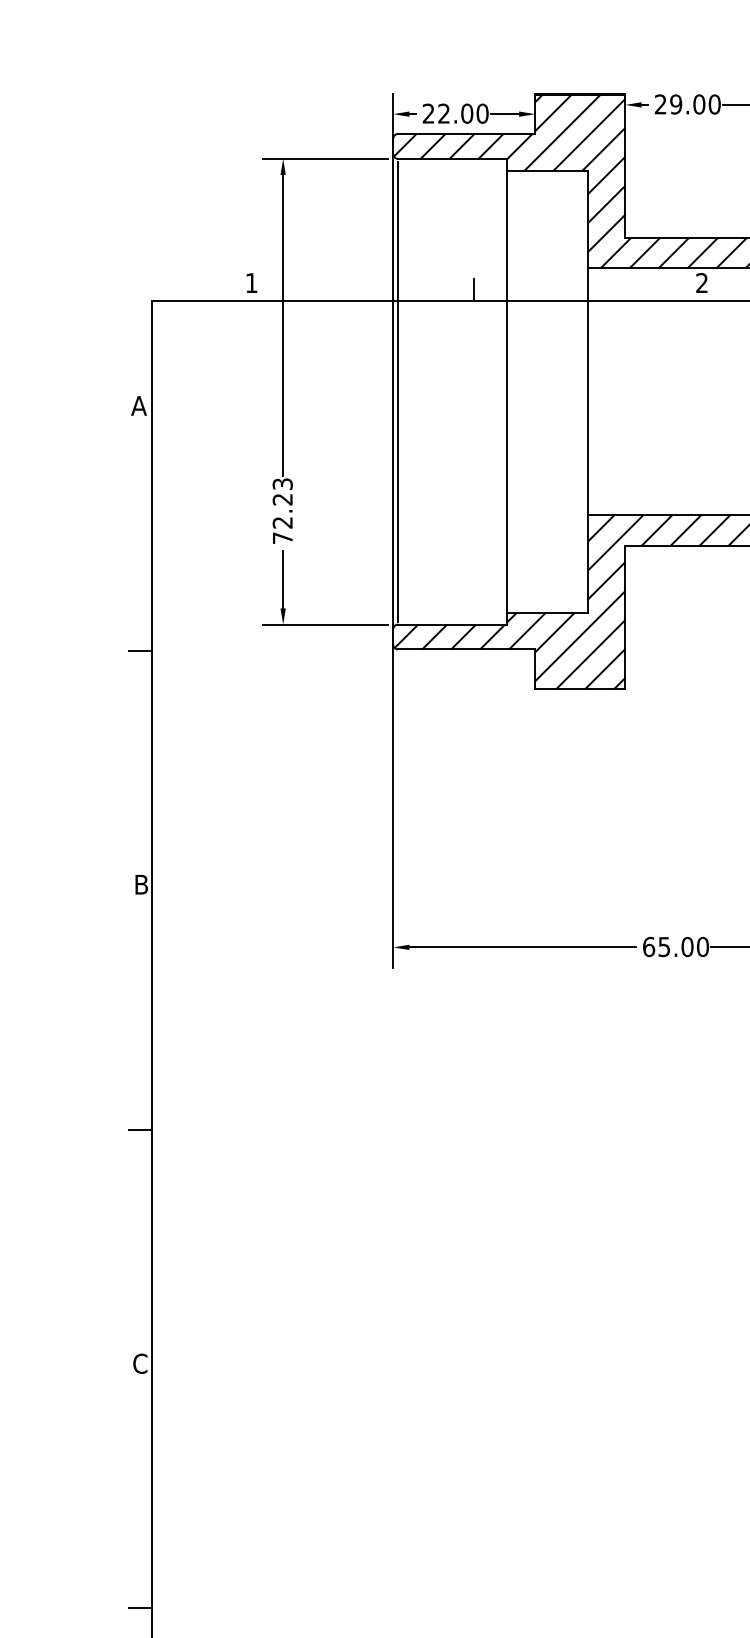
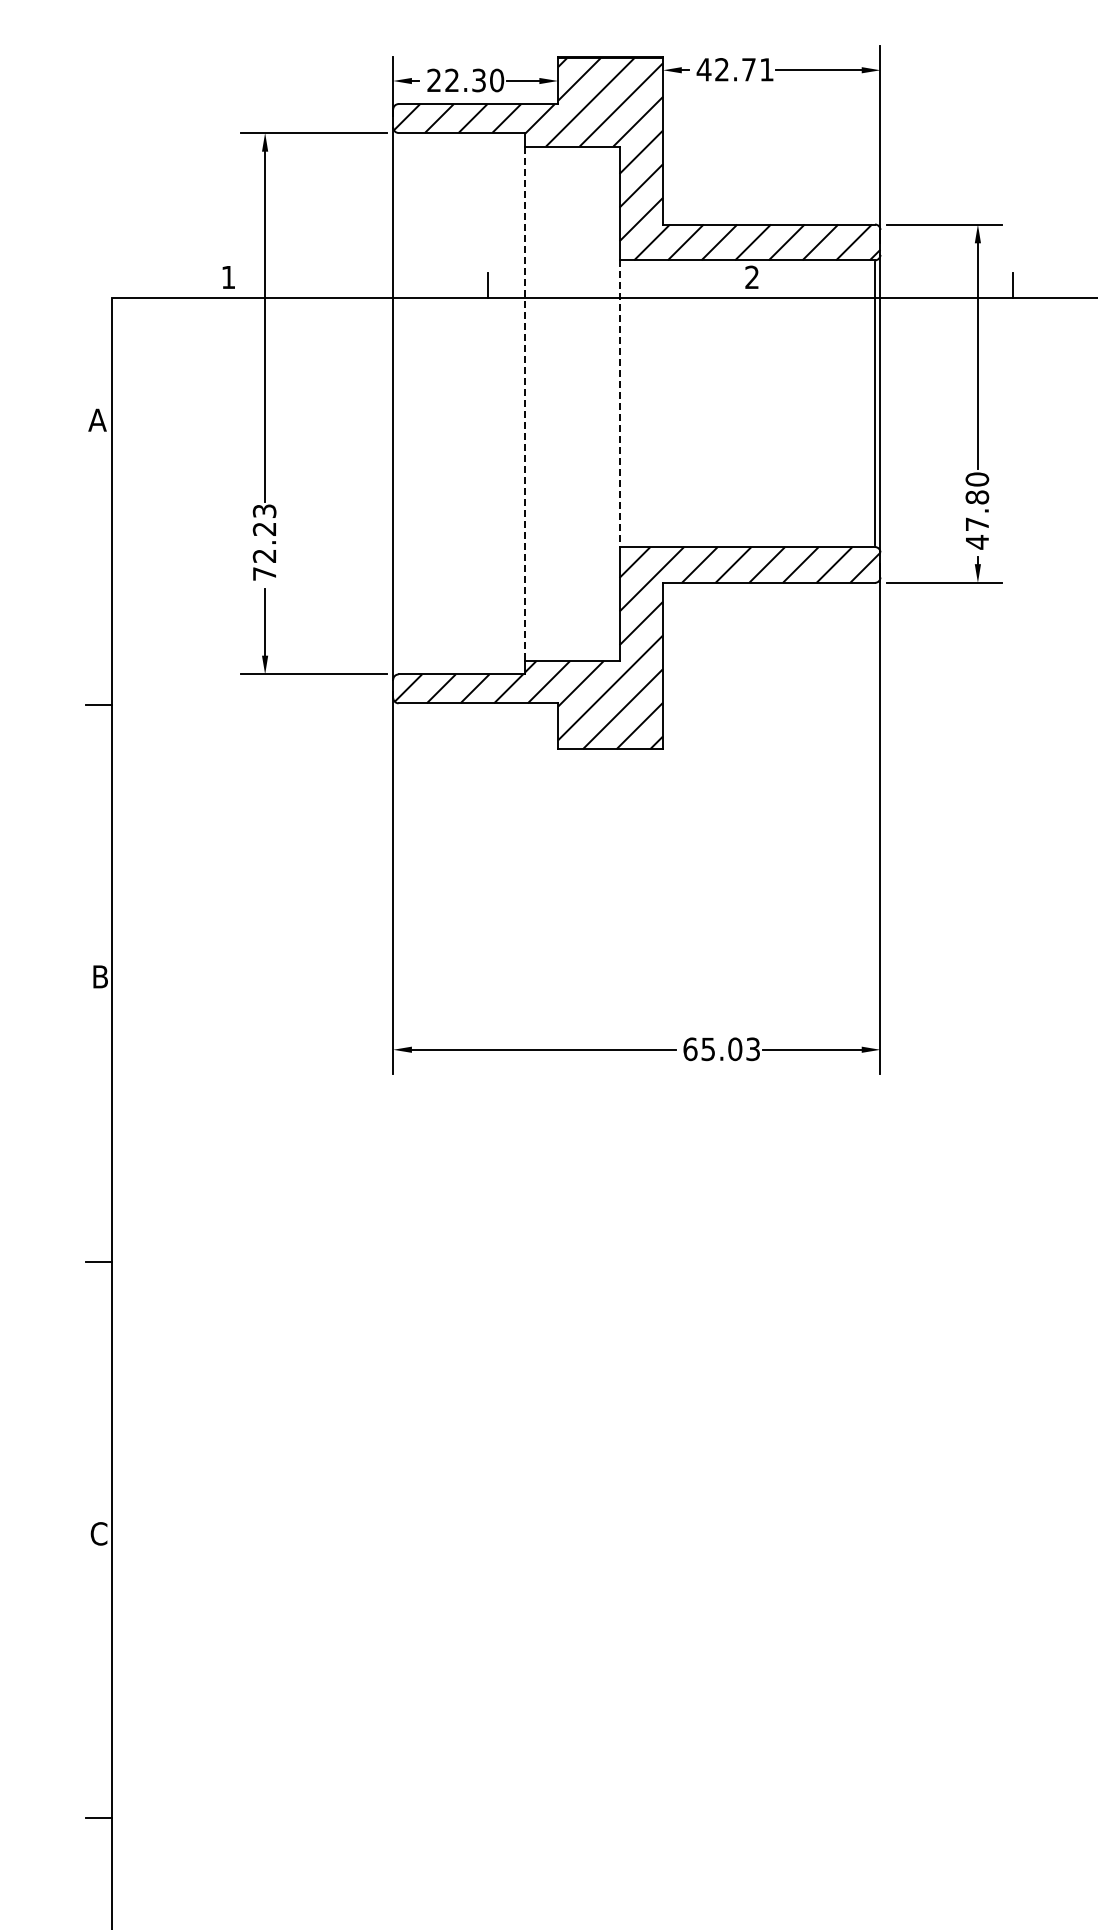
text: (686, 104) -> (734, 69), 29.00 -> 42.71
text: (467, 113) -> (479, 80), 22.00 -> 22.30
line: (397, 391) -> (398, 403), removed
line: (507, 392) -> (525, 404), solid -> dashed
line: (587, 392) -> (619, 404), solid -> dashed
text: (703, 947) -> (753, 1049), 65.00 -> 65.03

